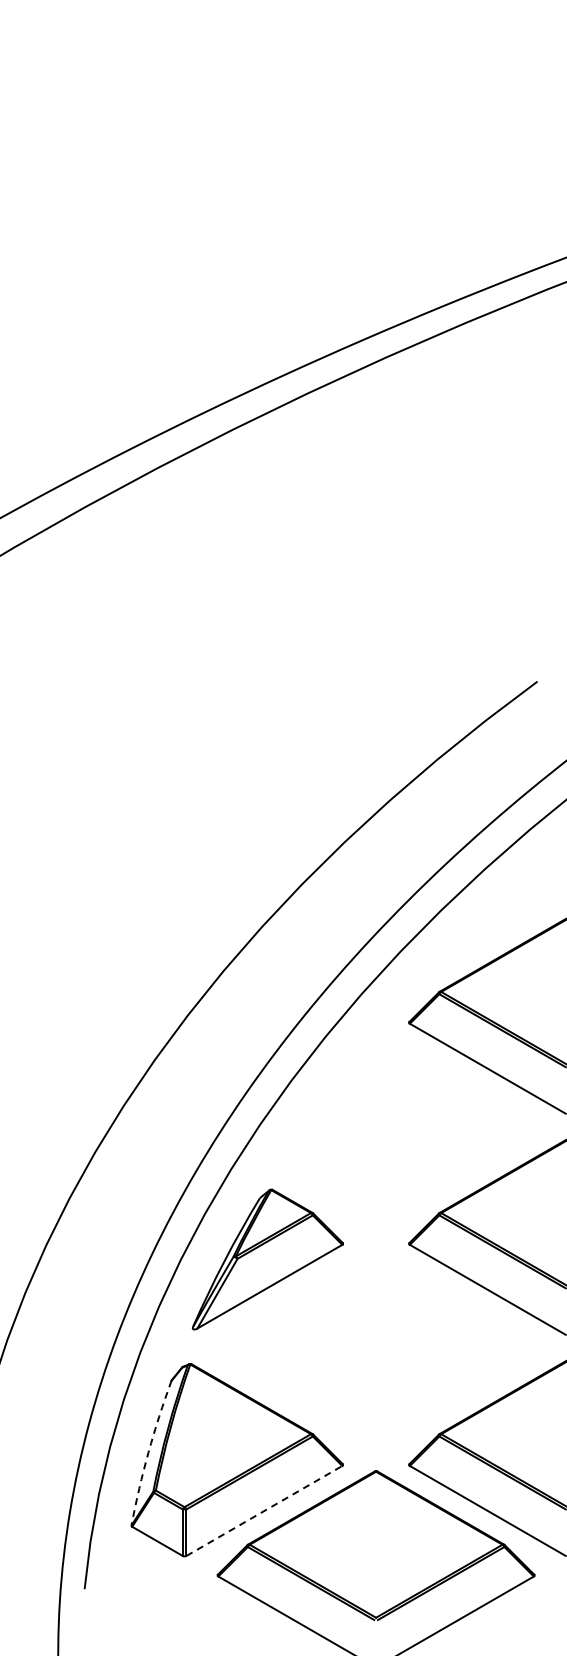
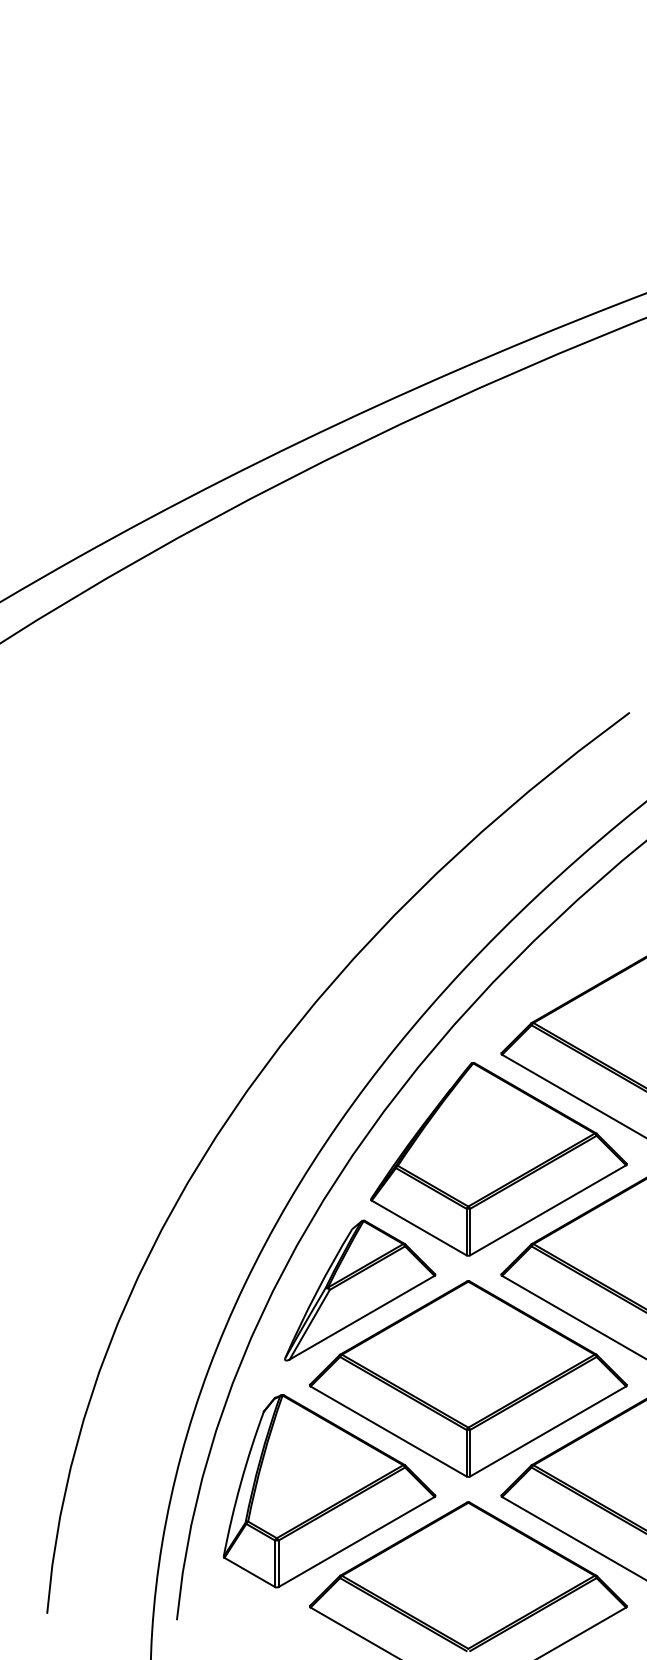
part: (406, 1128) -> (498, 1159), added
part: (376, 1347) -> (468, 1378), added
arc: (148, 1452) -> (240, 1483), dashed -> solid
line: (265, 1510) -> (357, 1541), dashed -> solid

